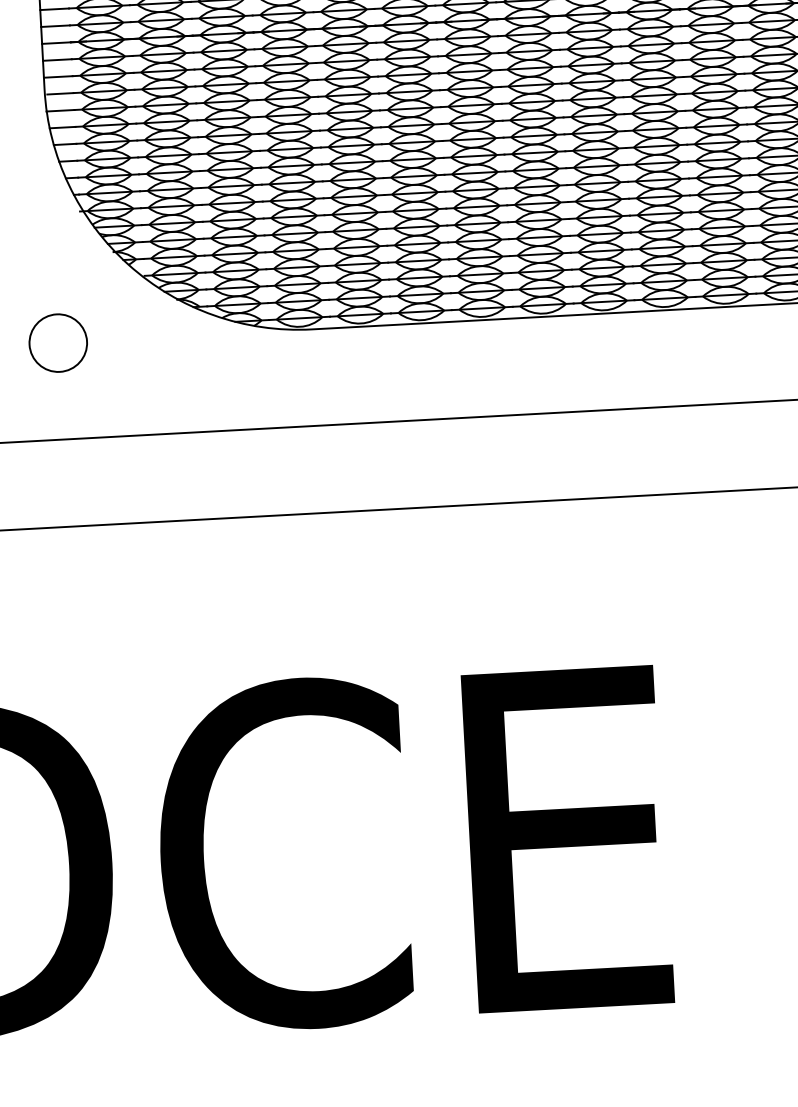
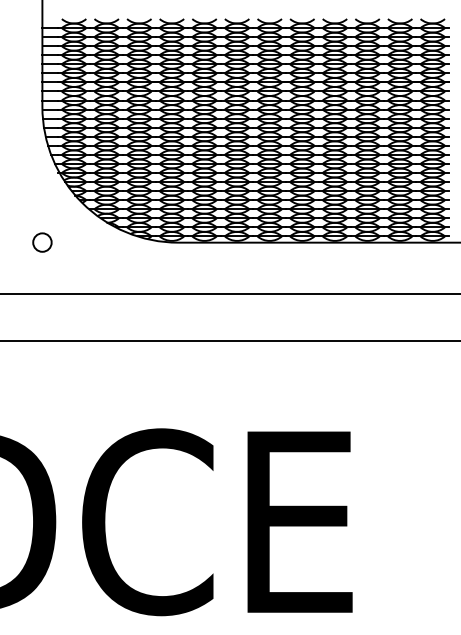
circle: (58, 342) -> (42, 242), size x0.6

